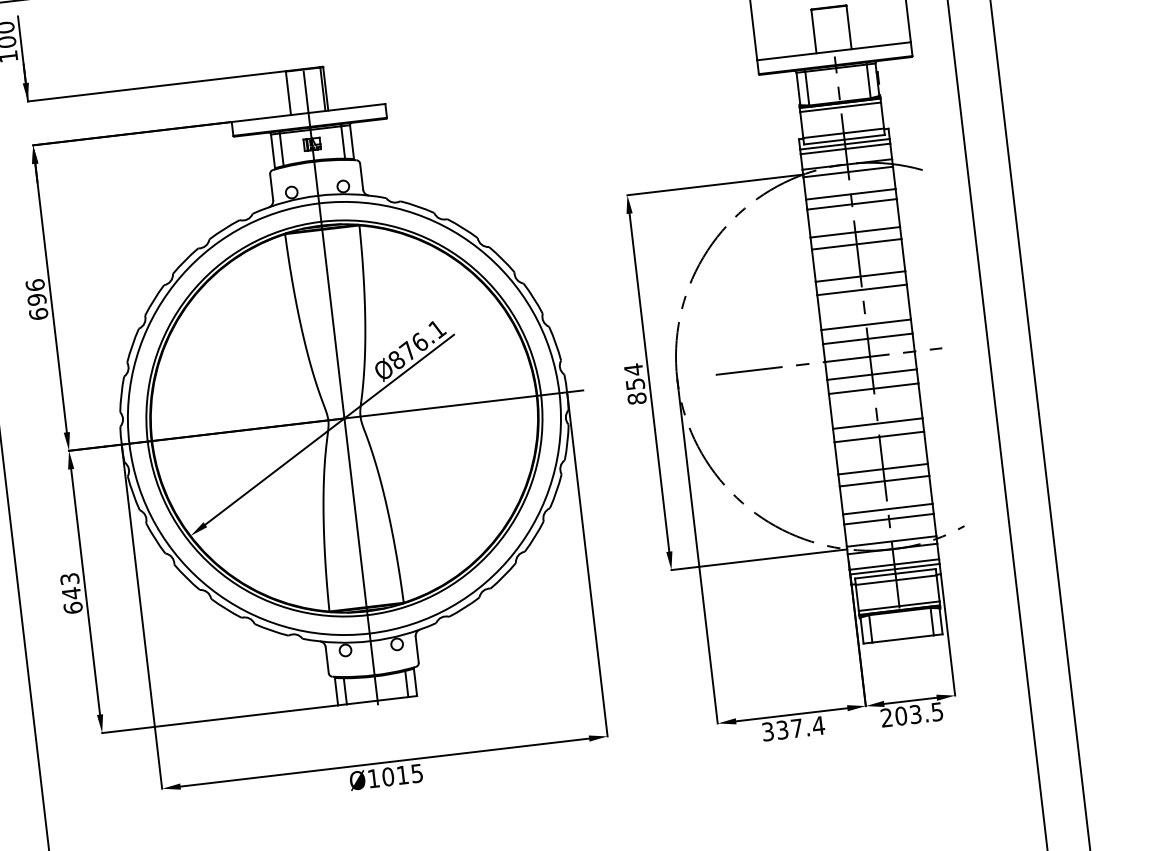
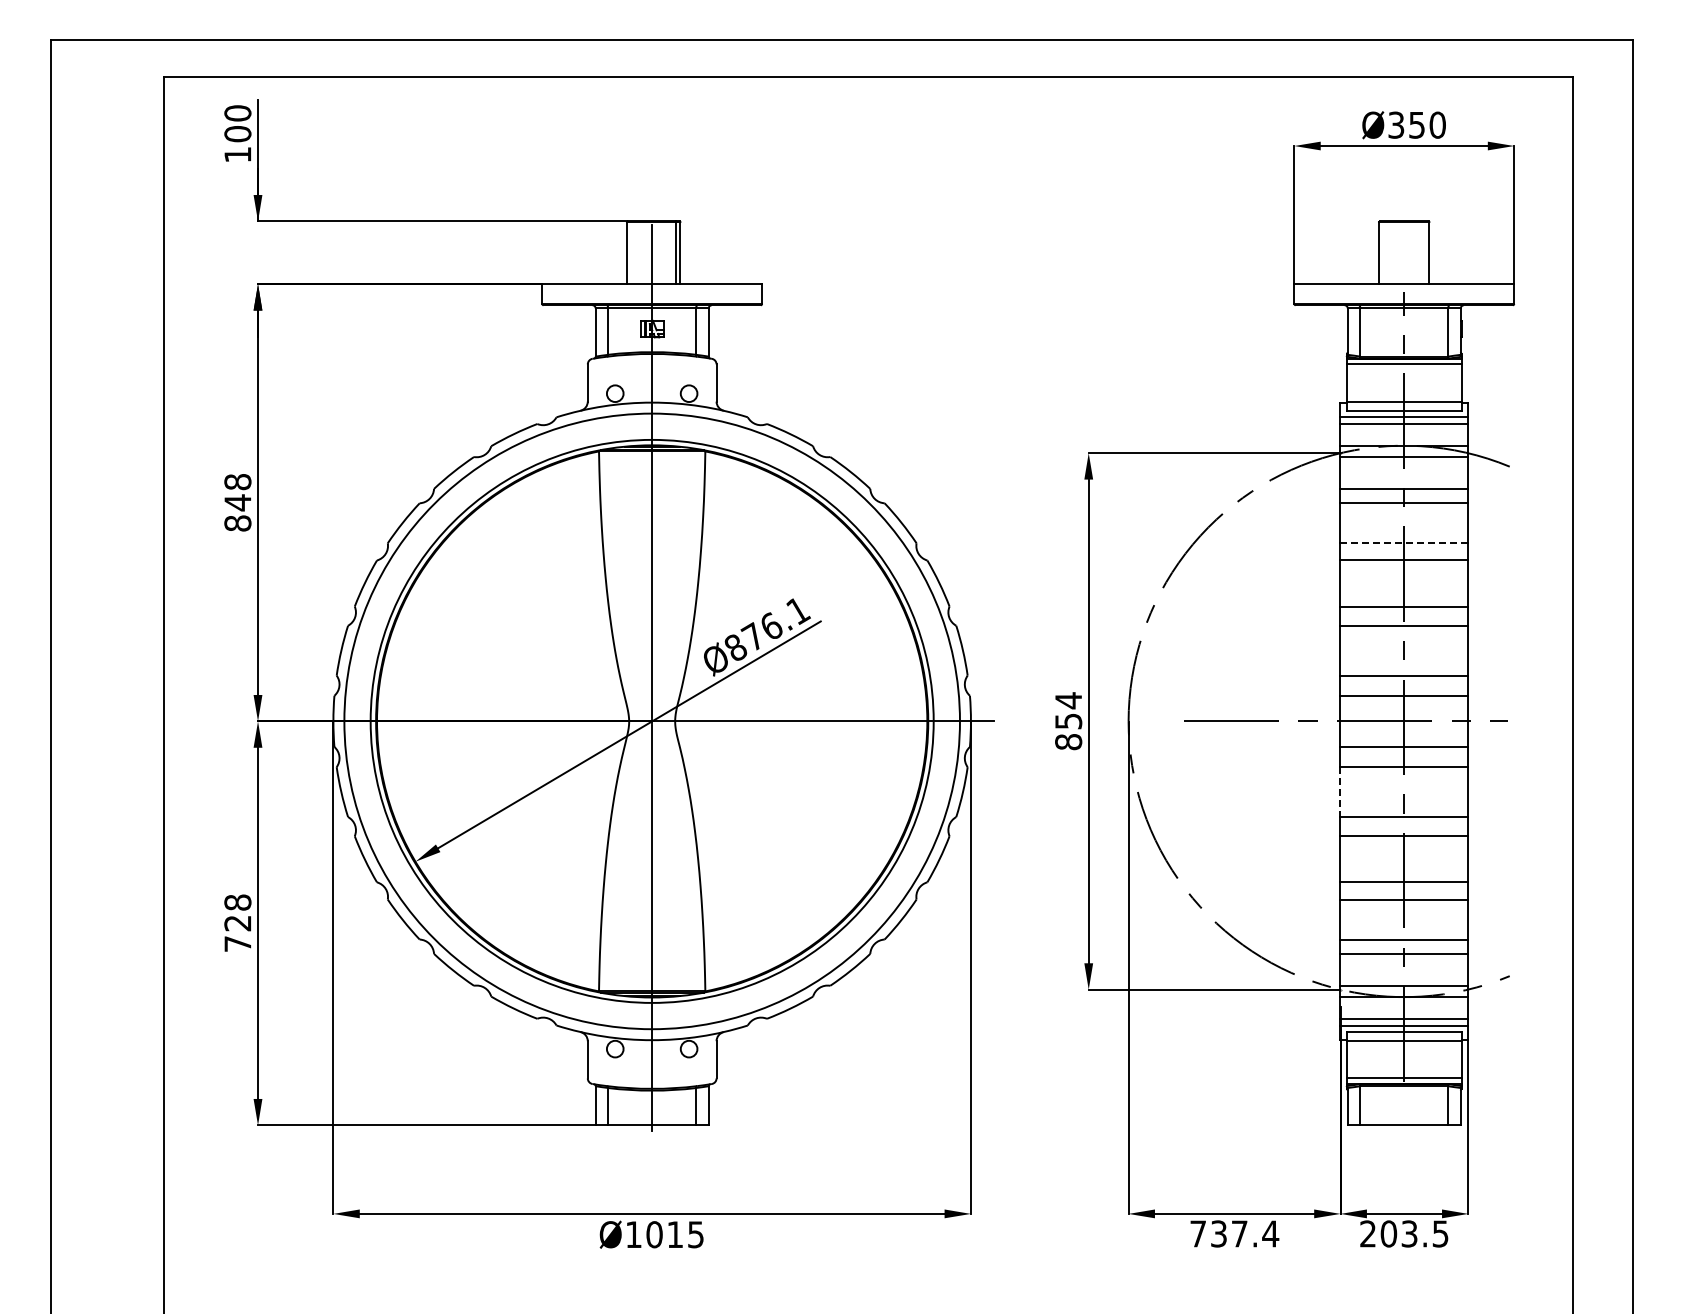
line: (855, 232) -> (1404, 543), solid -> dashed
text: (36, 299) -> (237, 502), 696 -> 848
line: (831, 411) -> (1340, 792), solid -> dashed
text: (71, 593) -> (237, 923), 643 -> 728
text: (767, 731) -> (1197, 1233), 337.4 -> 737.4

